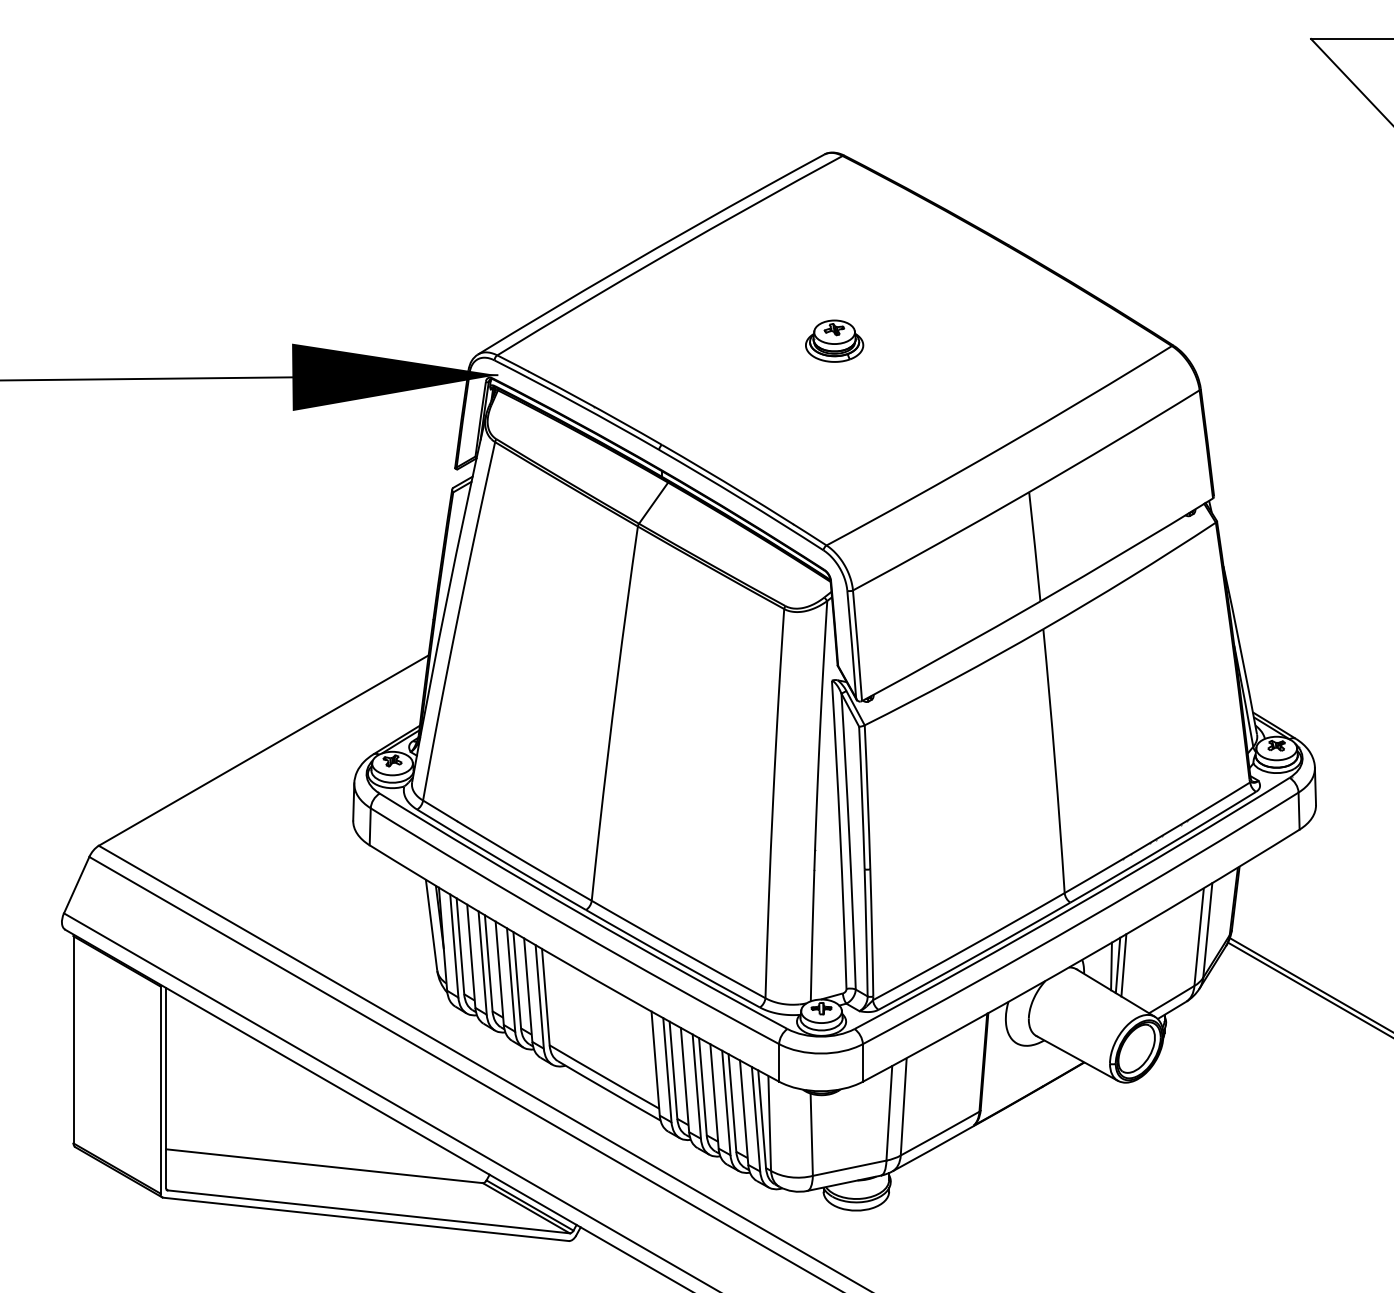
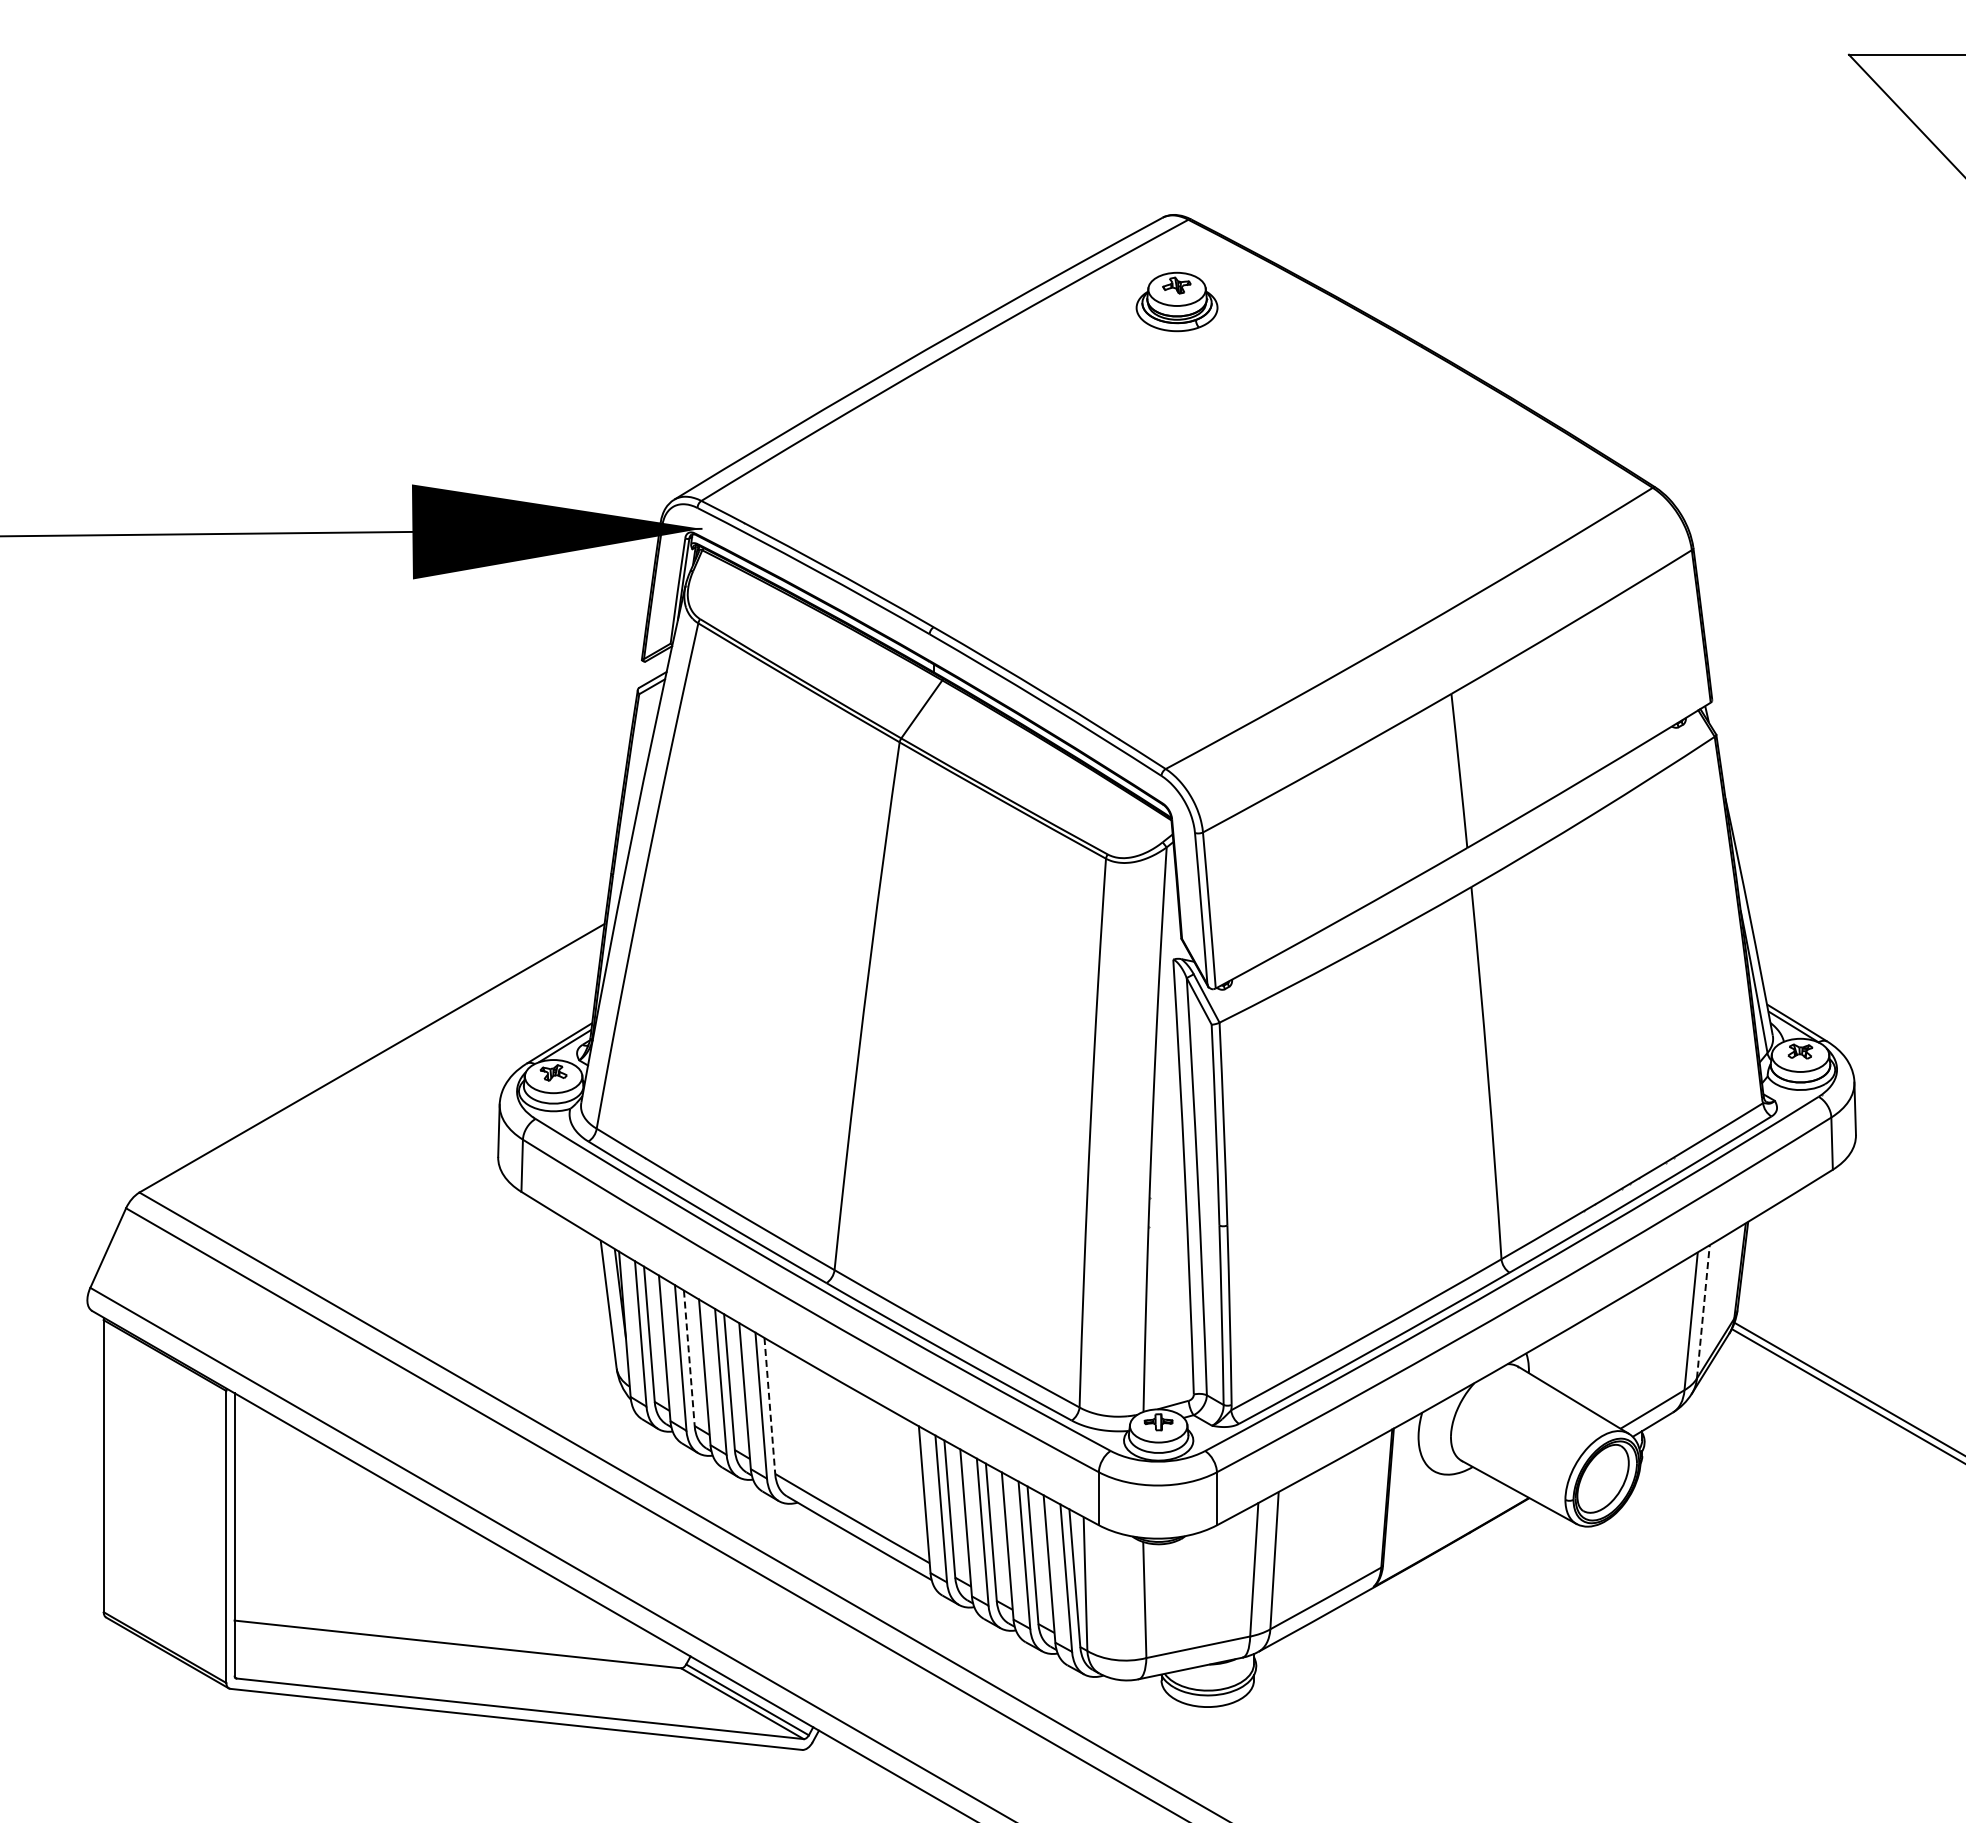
part: (834, 340) -> (1176, 301), moved
line: (1207, 930) -> (1703, 1311), solid -> dashed
line: (488, 963) -> (689, 1358), solid -> dashed
line: (1117, 965) -> (1576, 1361), removed
line: (1123, 965) -> (1584, 1361), removed
line: (1111, 966) -> (1567, 1362), removed
line: (545, 997) -> (769, 1406), solid -> dashed

